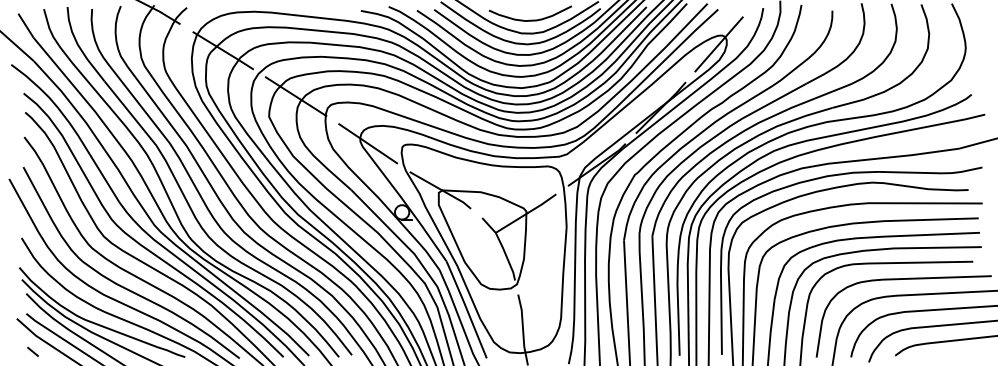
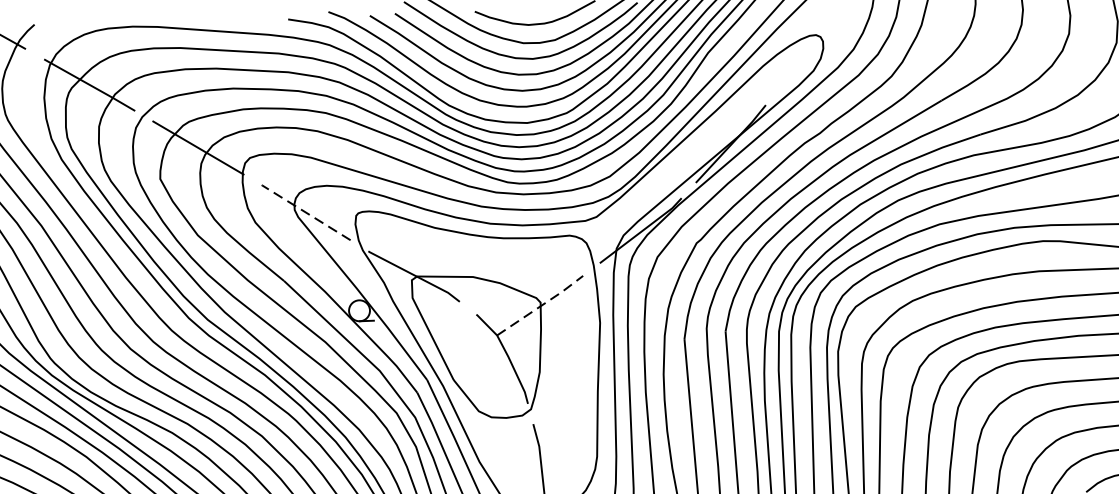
line: (718, 44) -> (811, 48), removed
line: (367, 143) -> (305, 212), solid -> dashed
line: (527, 213) -> (542, 305), solid -> dashed

